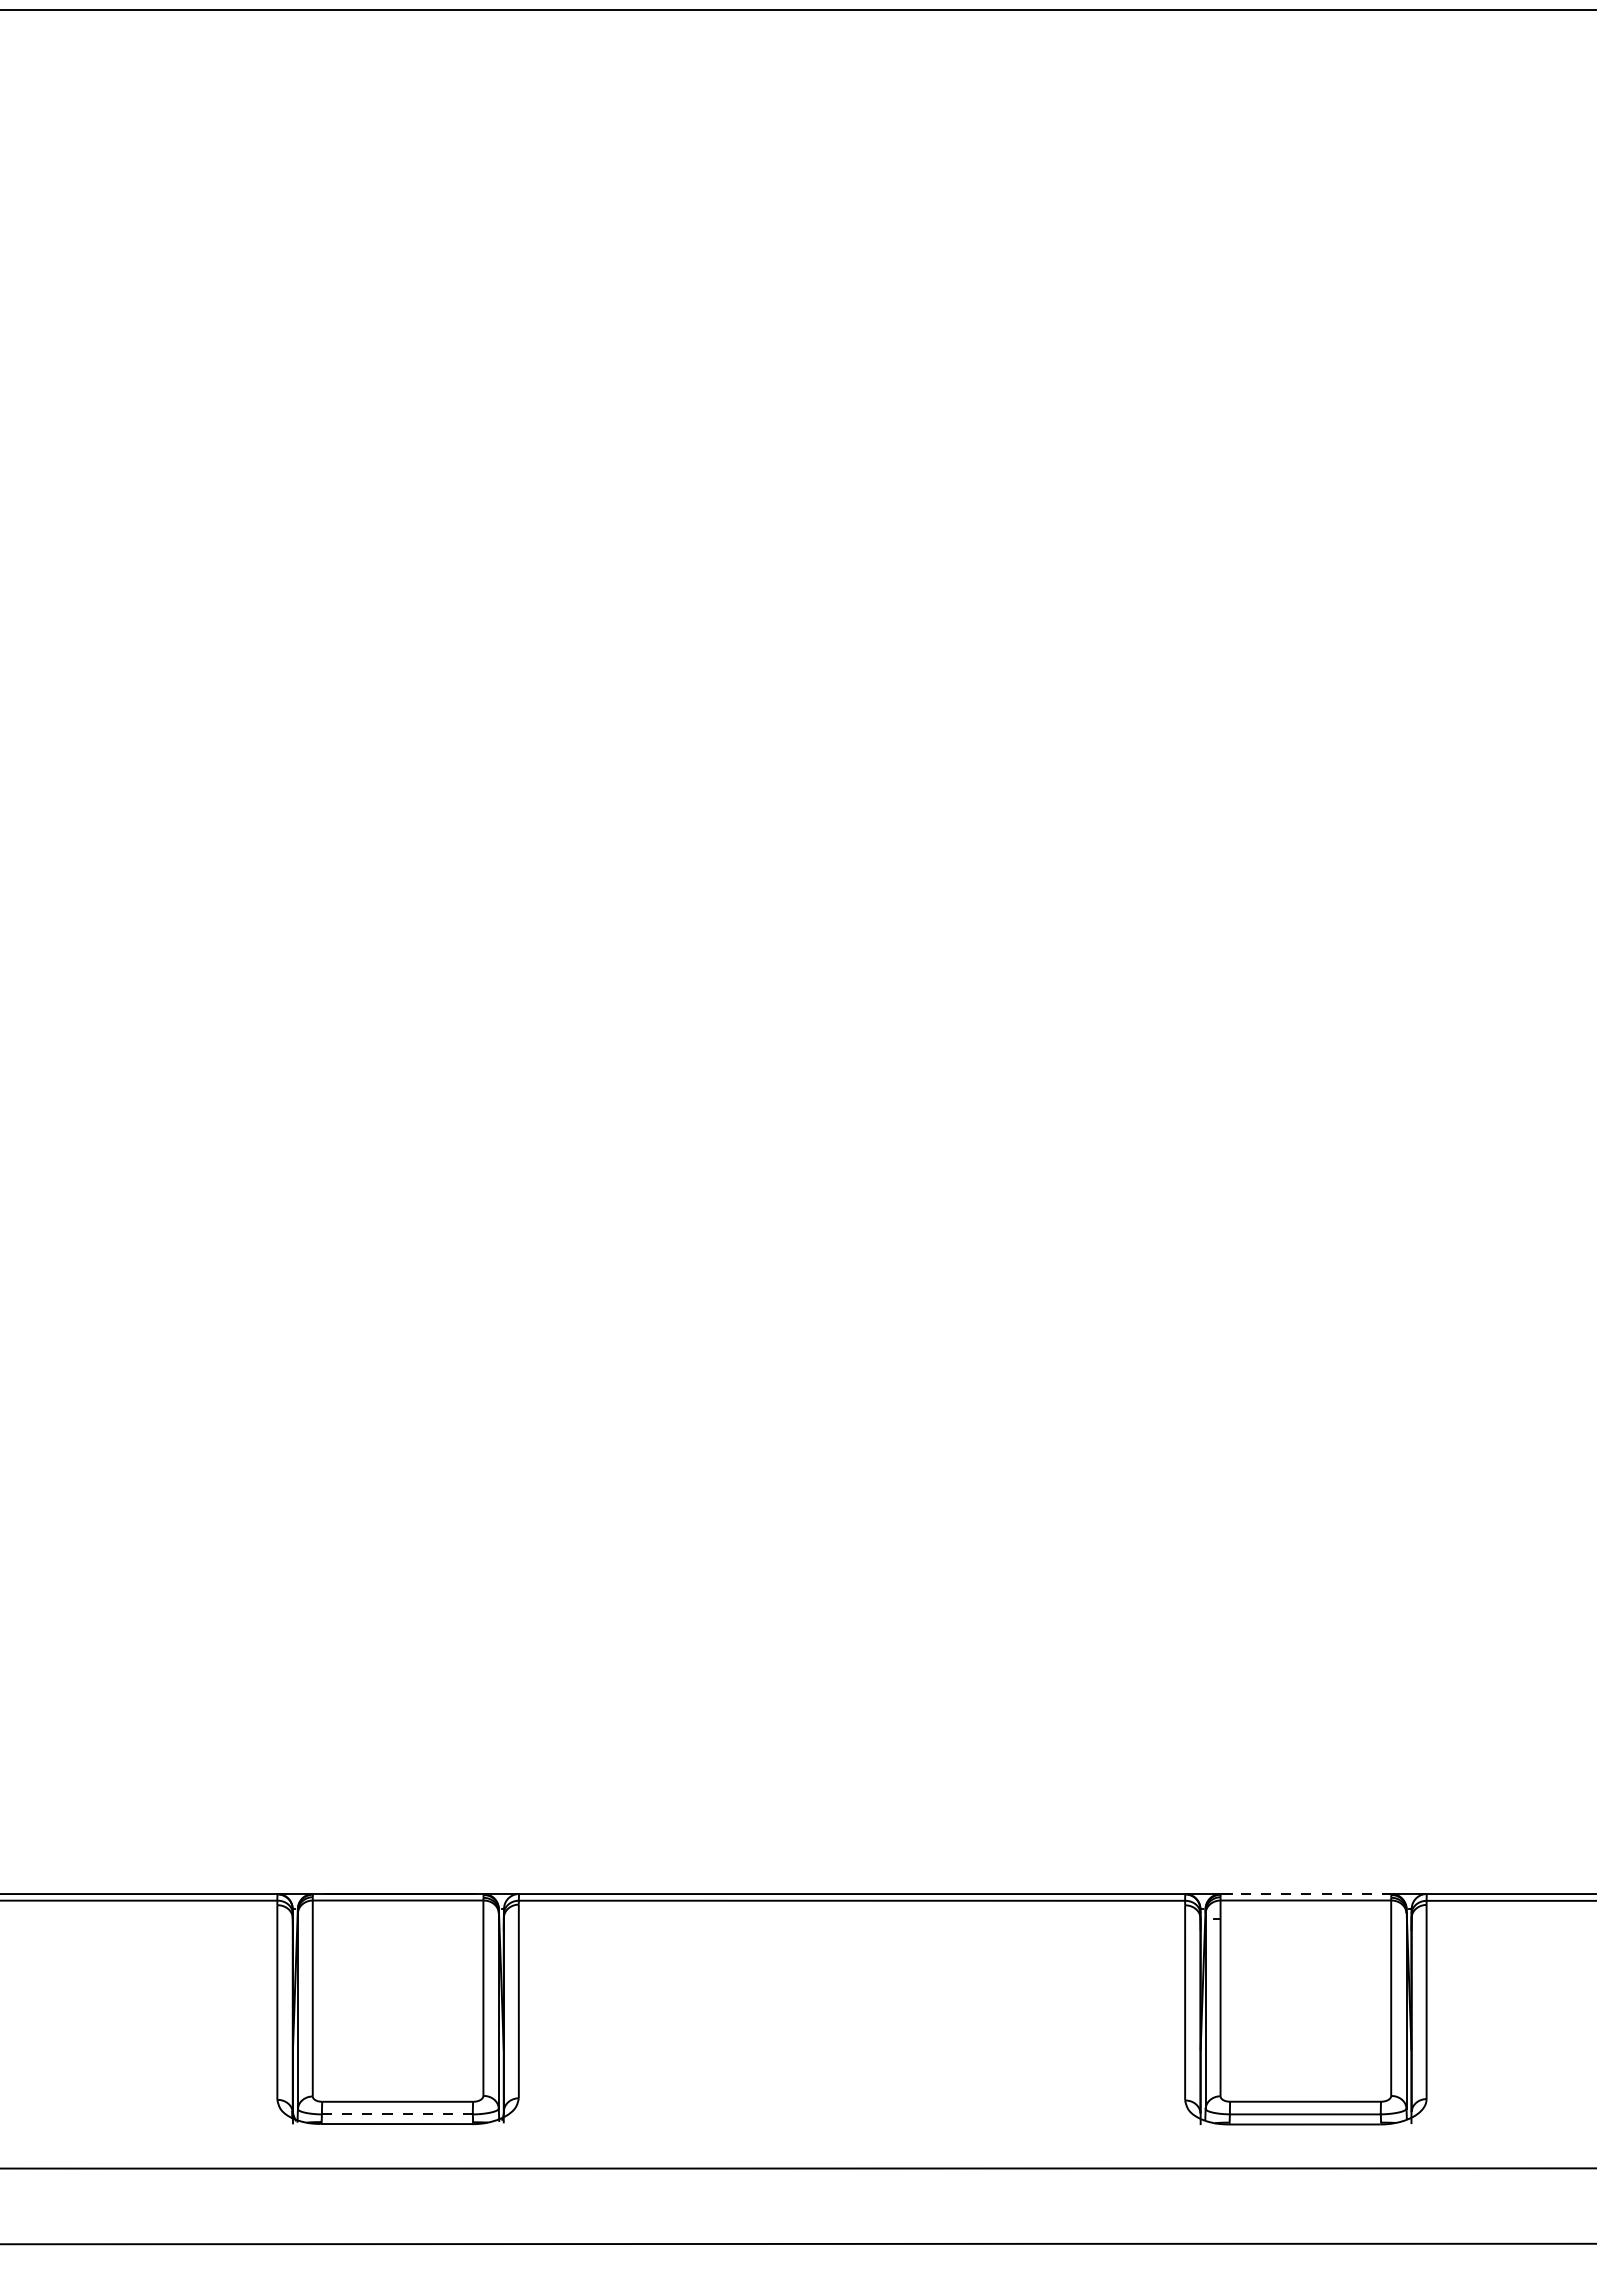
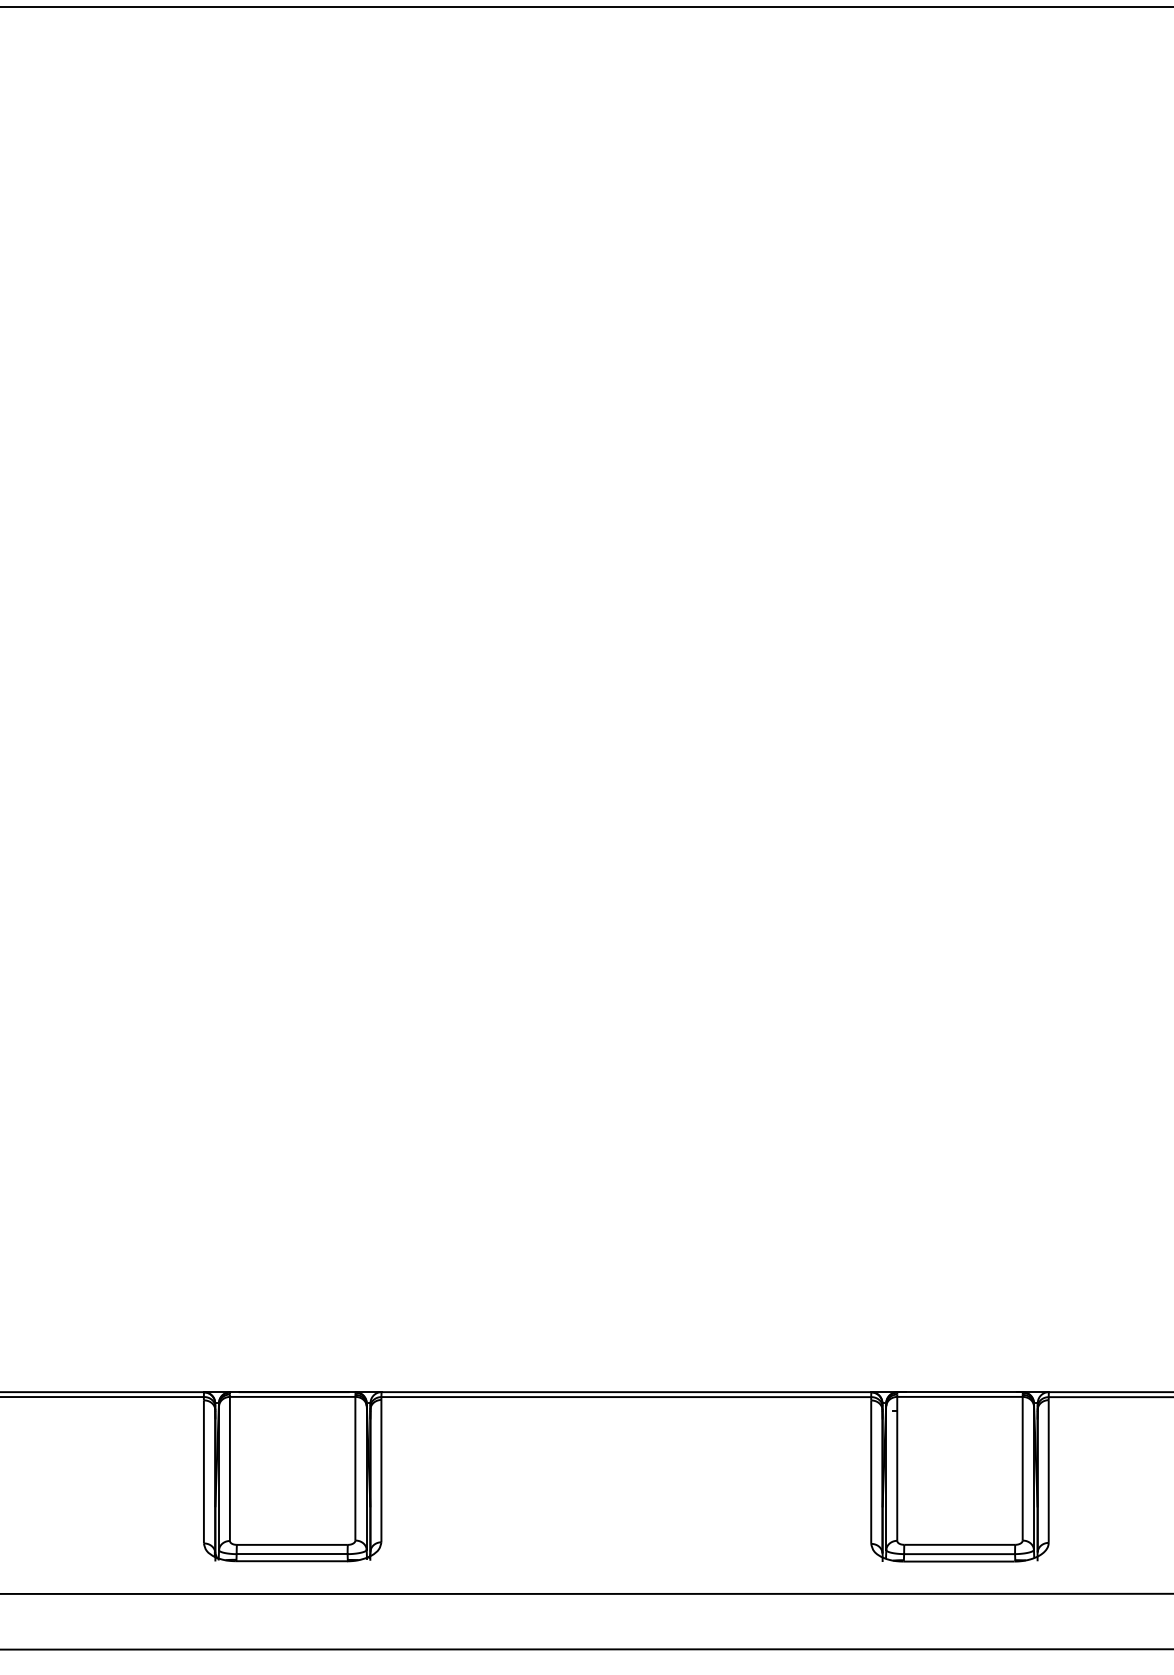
line: (1306, 1894) -> (960, 1392), dashed -> solid
line: (397, 2114) -> (292, 1554), dashed -> solid

